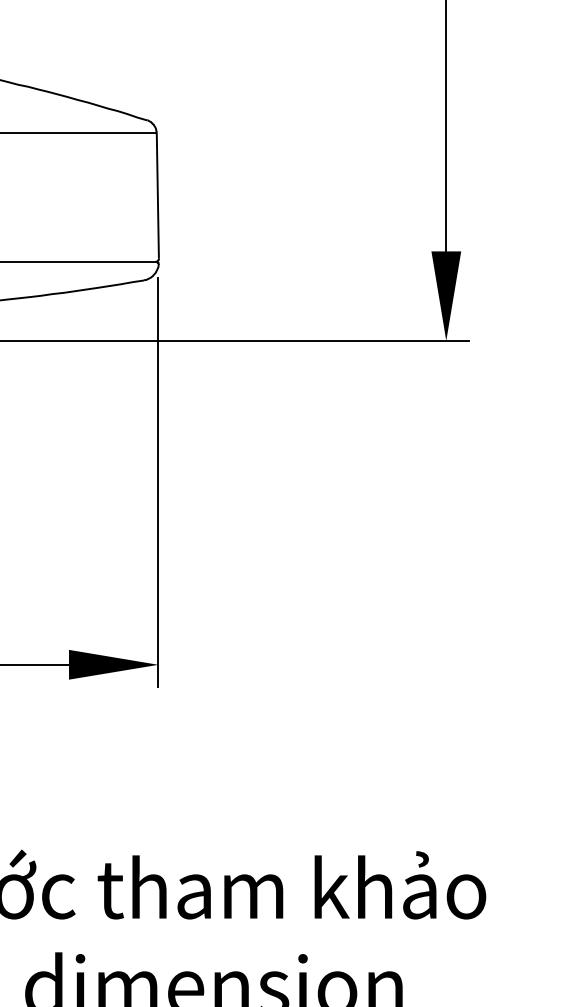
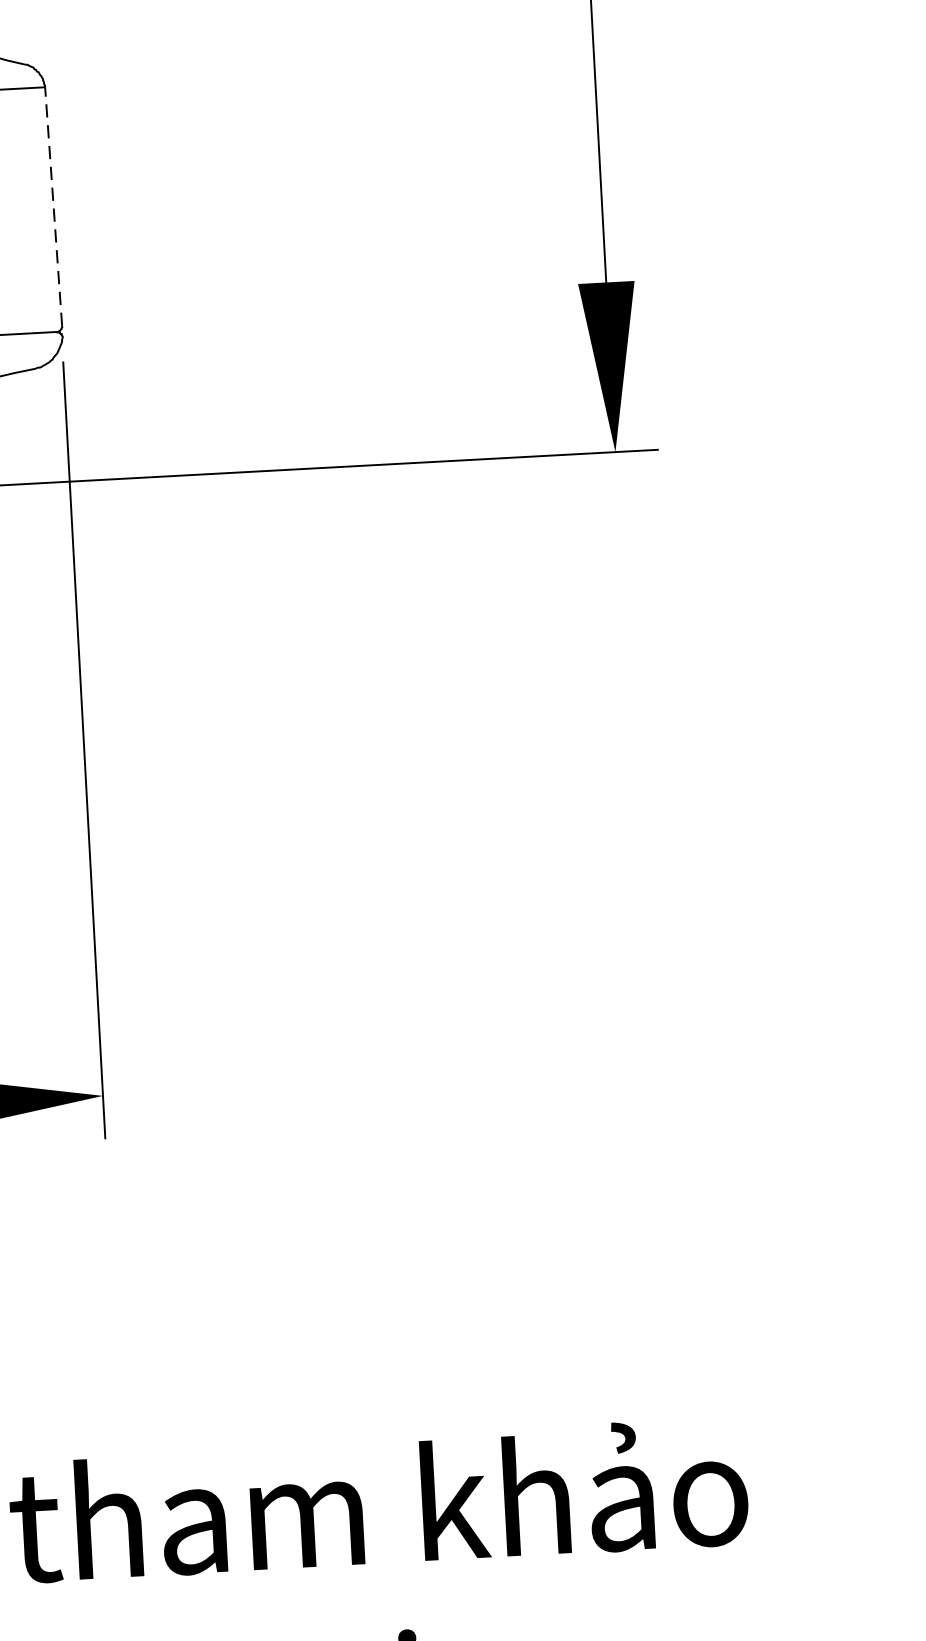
line: (157, 195) -> (52, 206), solid -> dashed

